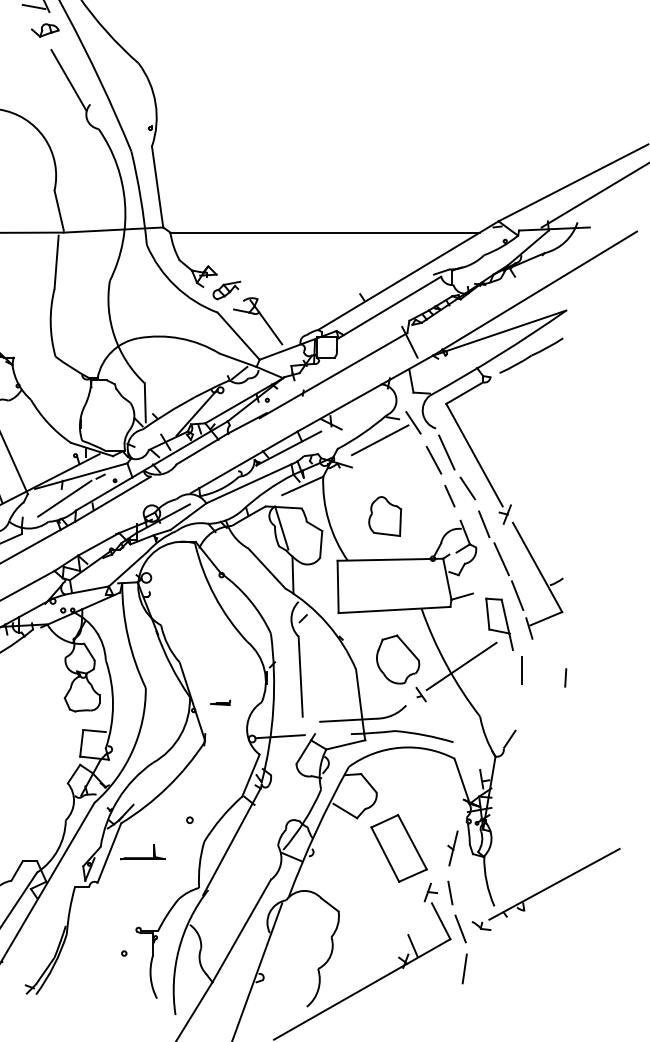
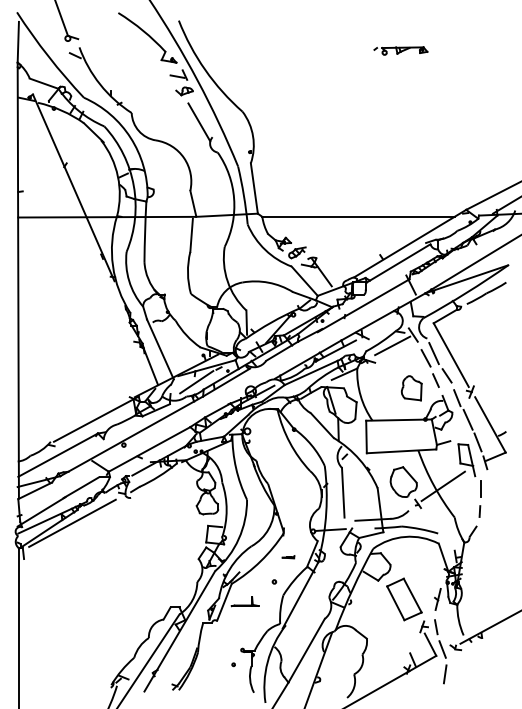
part: (384, 516) -> (411, 388), moved
line: (565, 677) -> (479, 511), moved
part: (220, 703) -> (288, 557), moved

